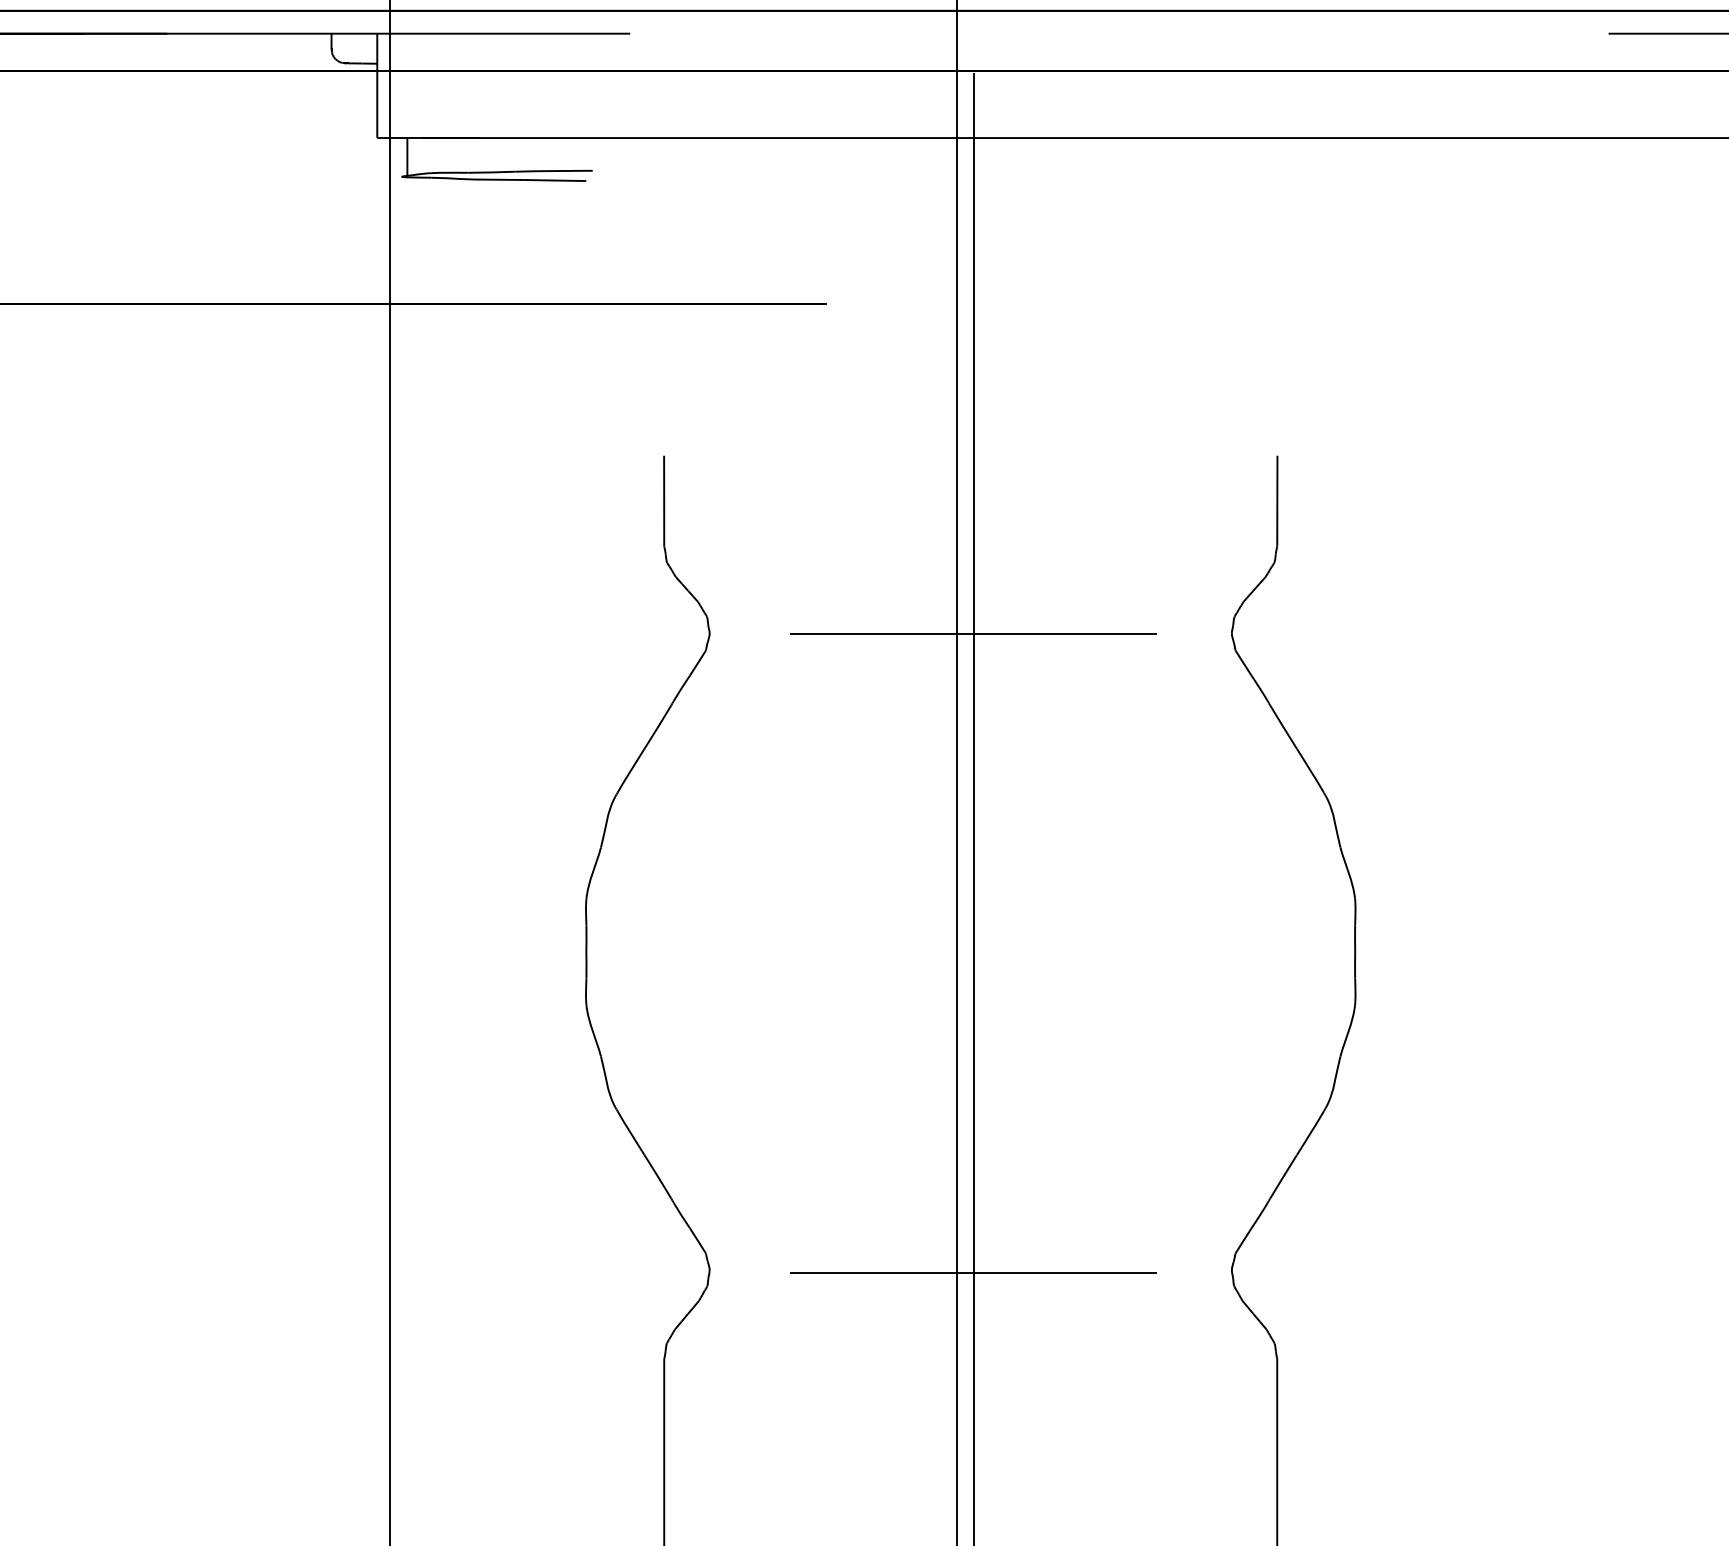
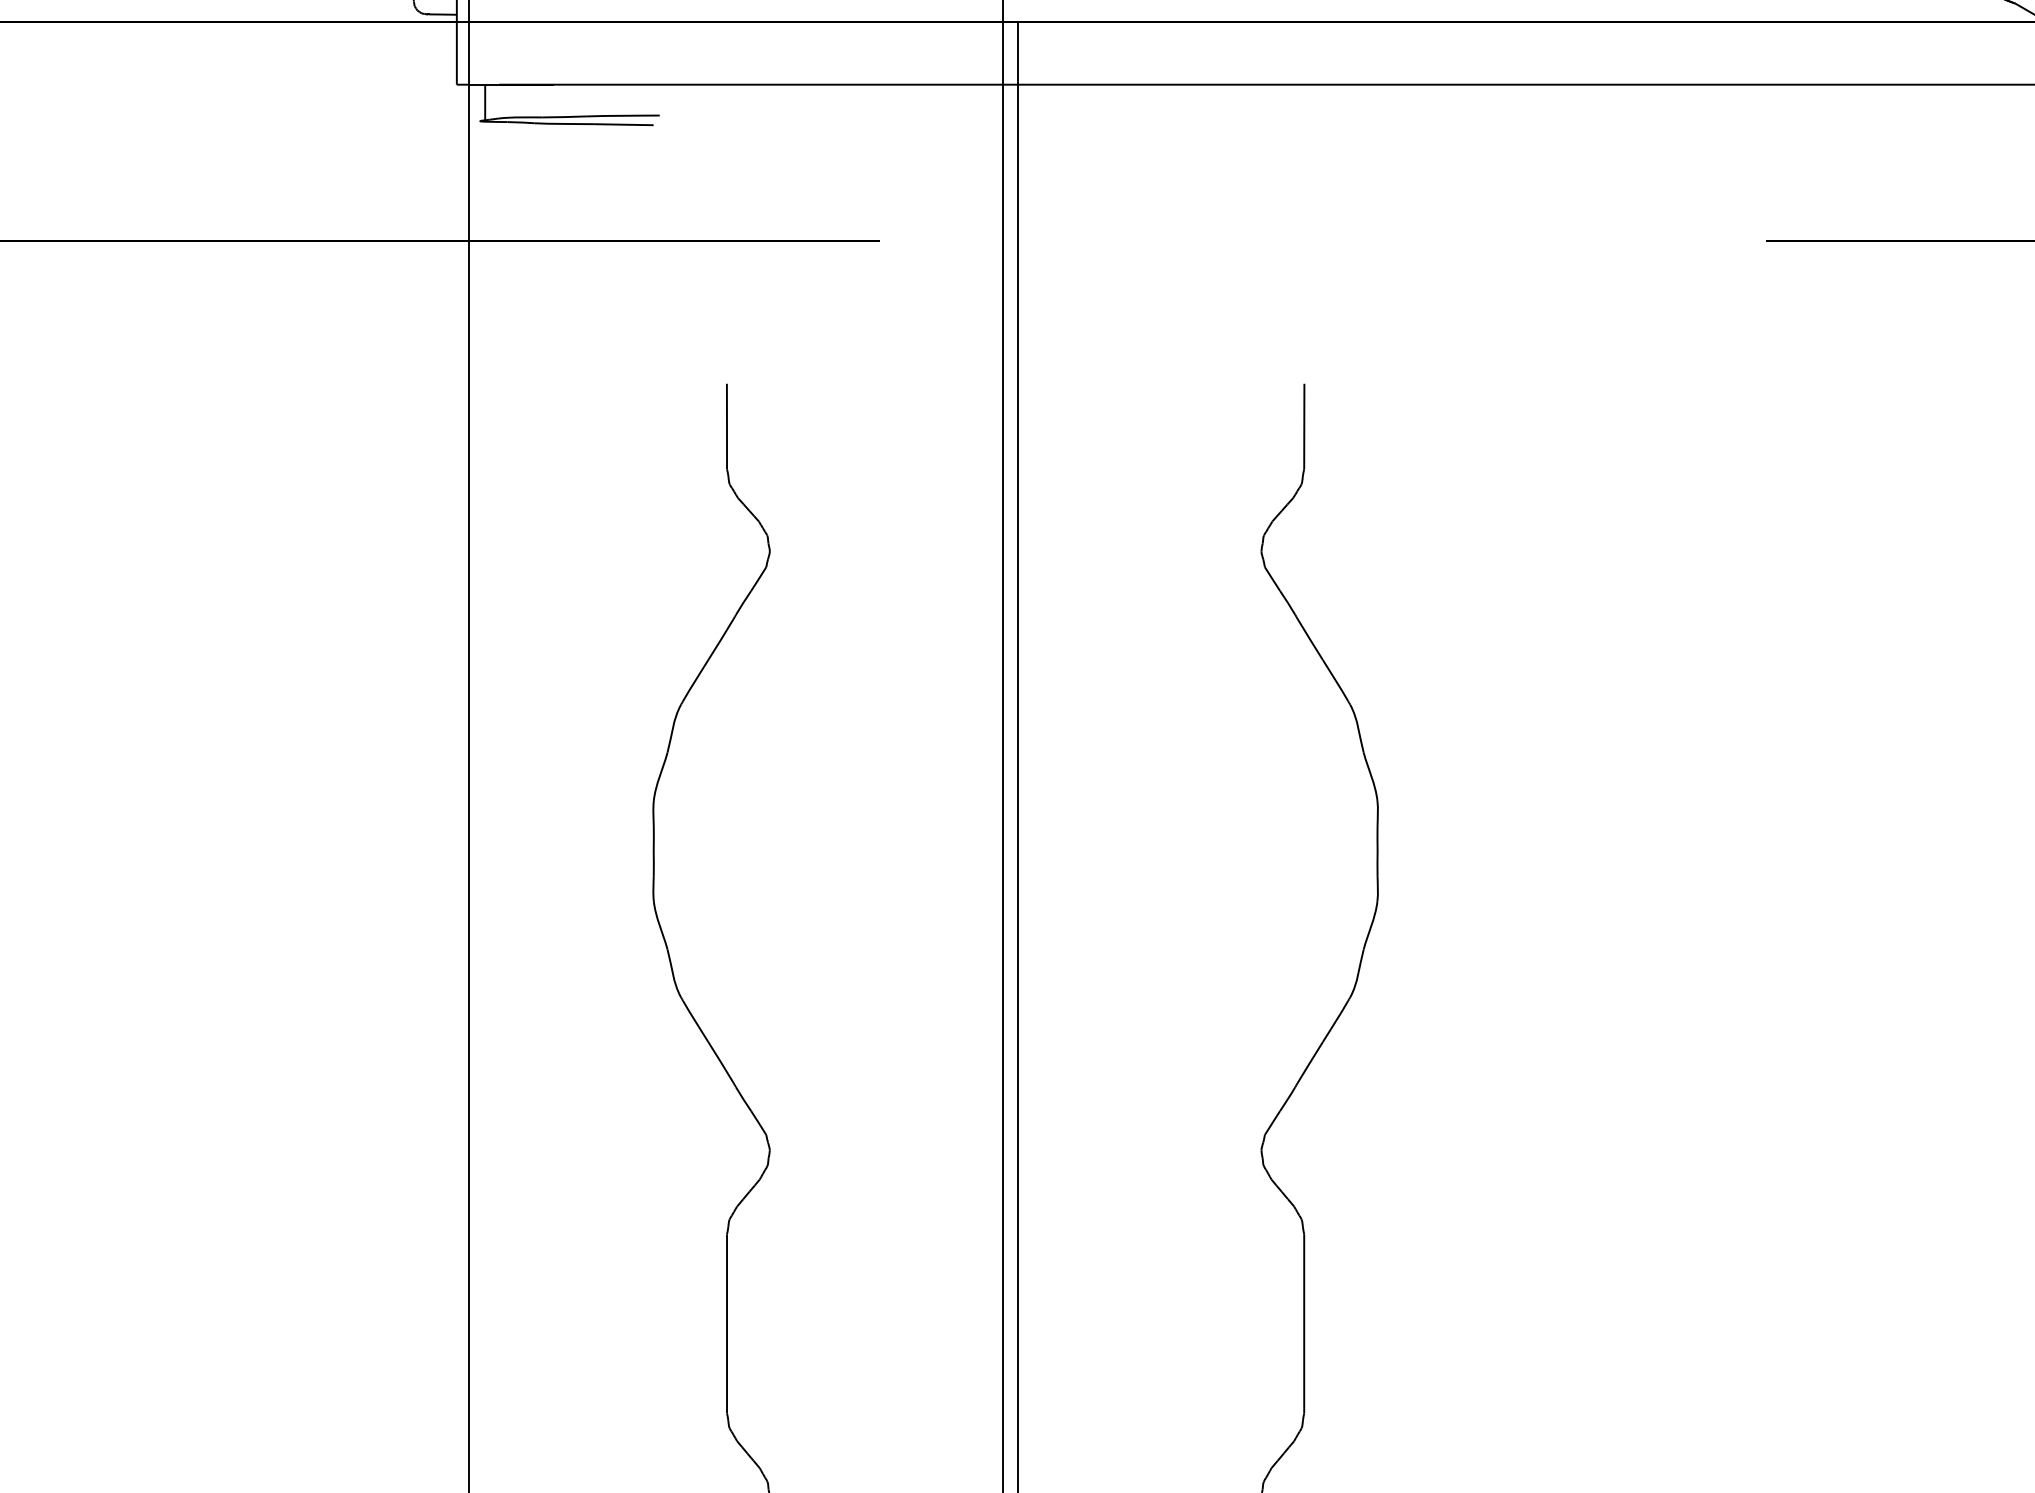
line: (973, 633) -> (1018, 551), removed
line: (973, 1273) -> (1018, 1153), removed

